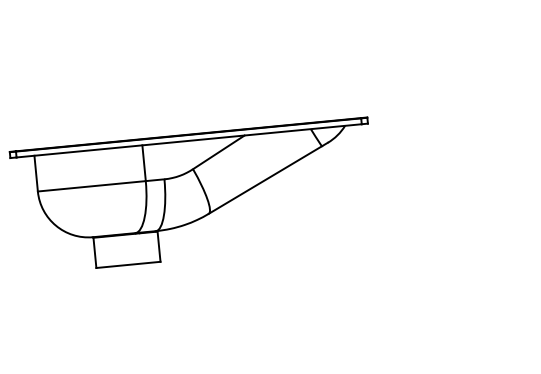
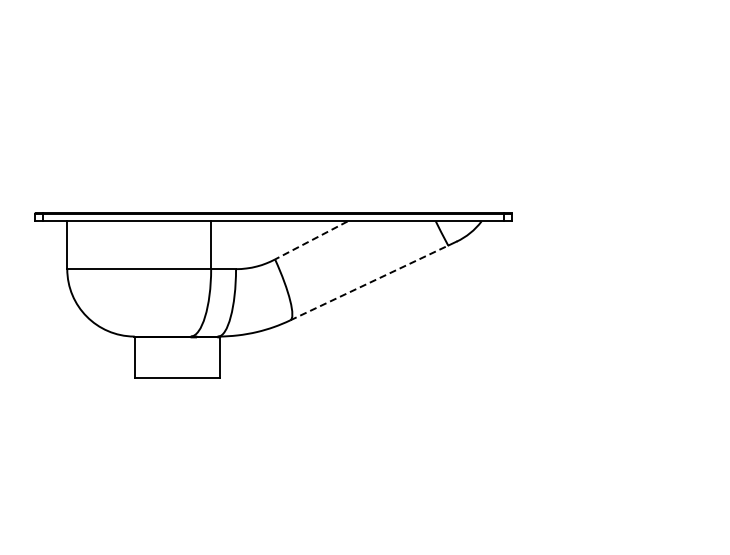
line: (218, 152) -> (311, 240), solid -> dashed
line: (265, 179) -> (369, 282), solid -> dashed

